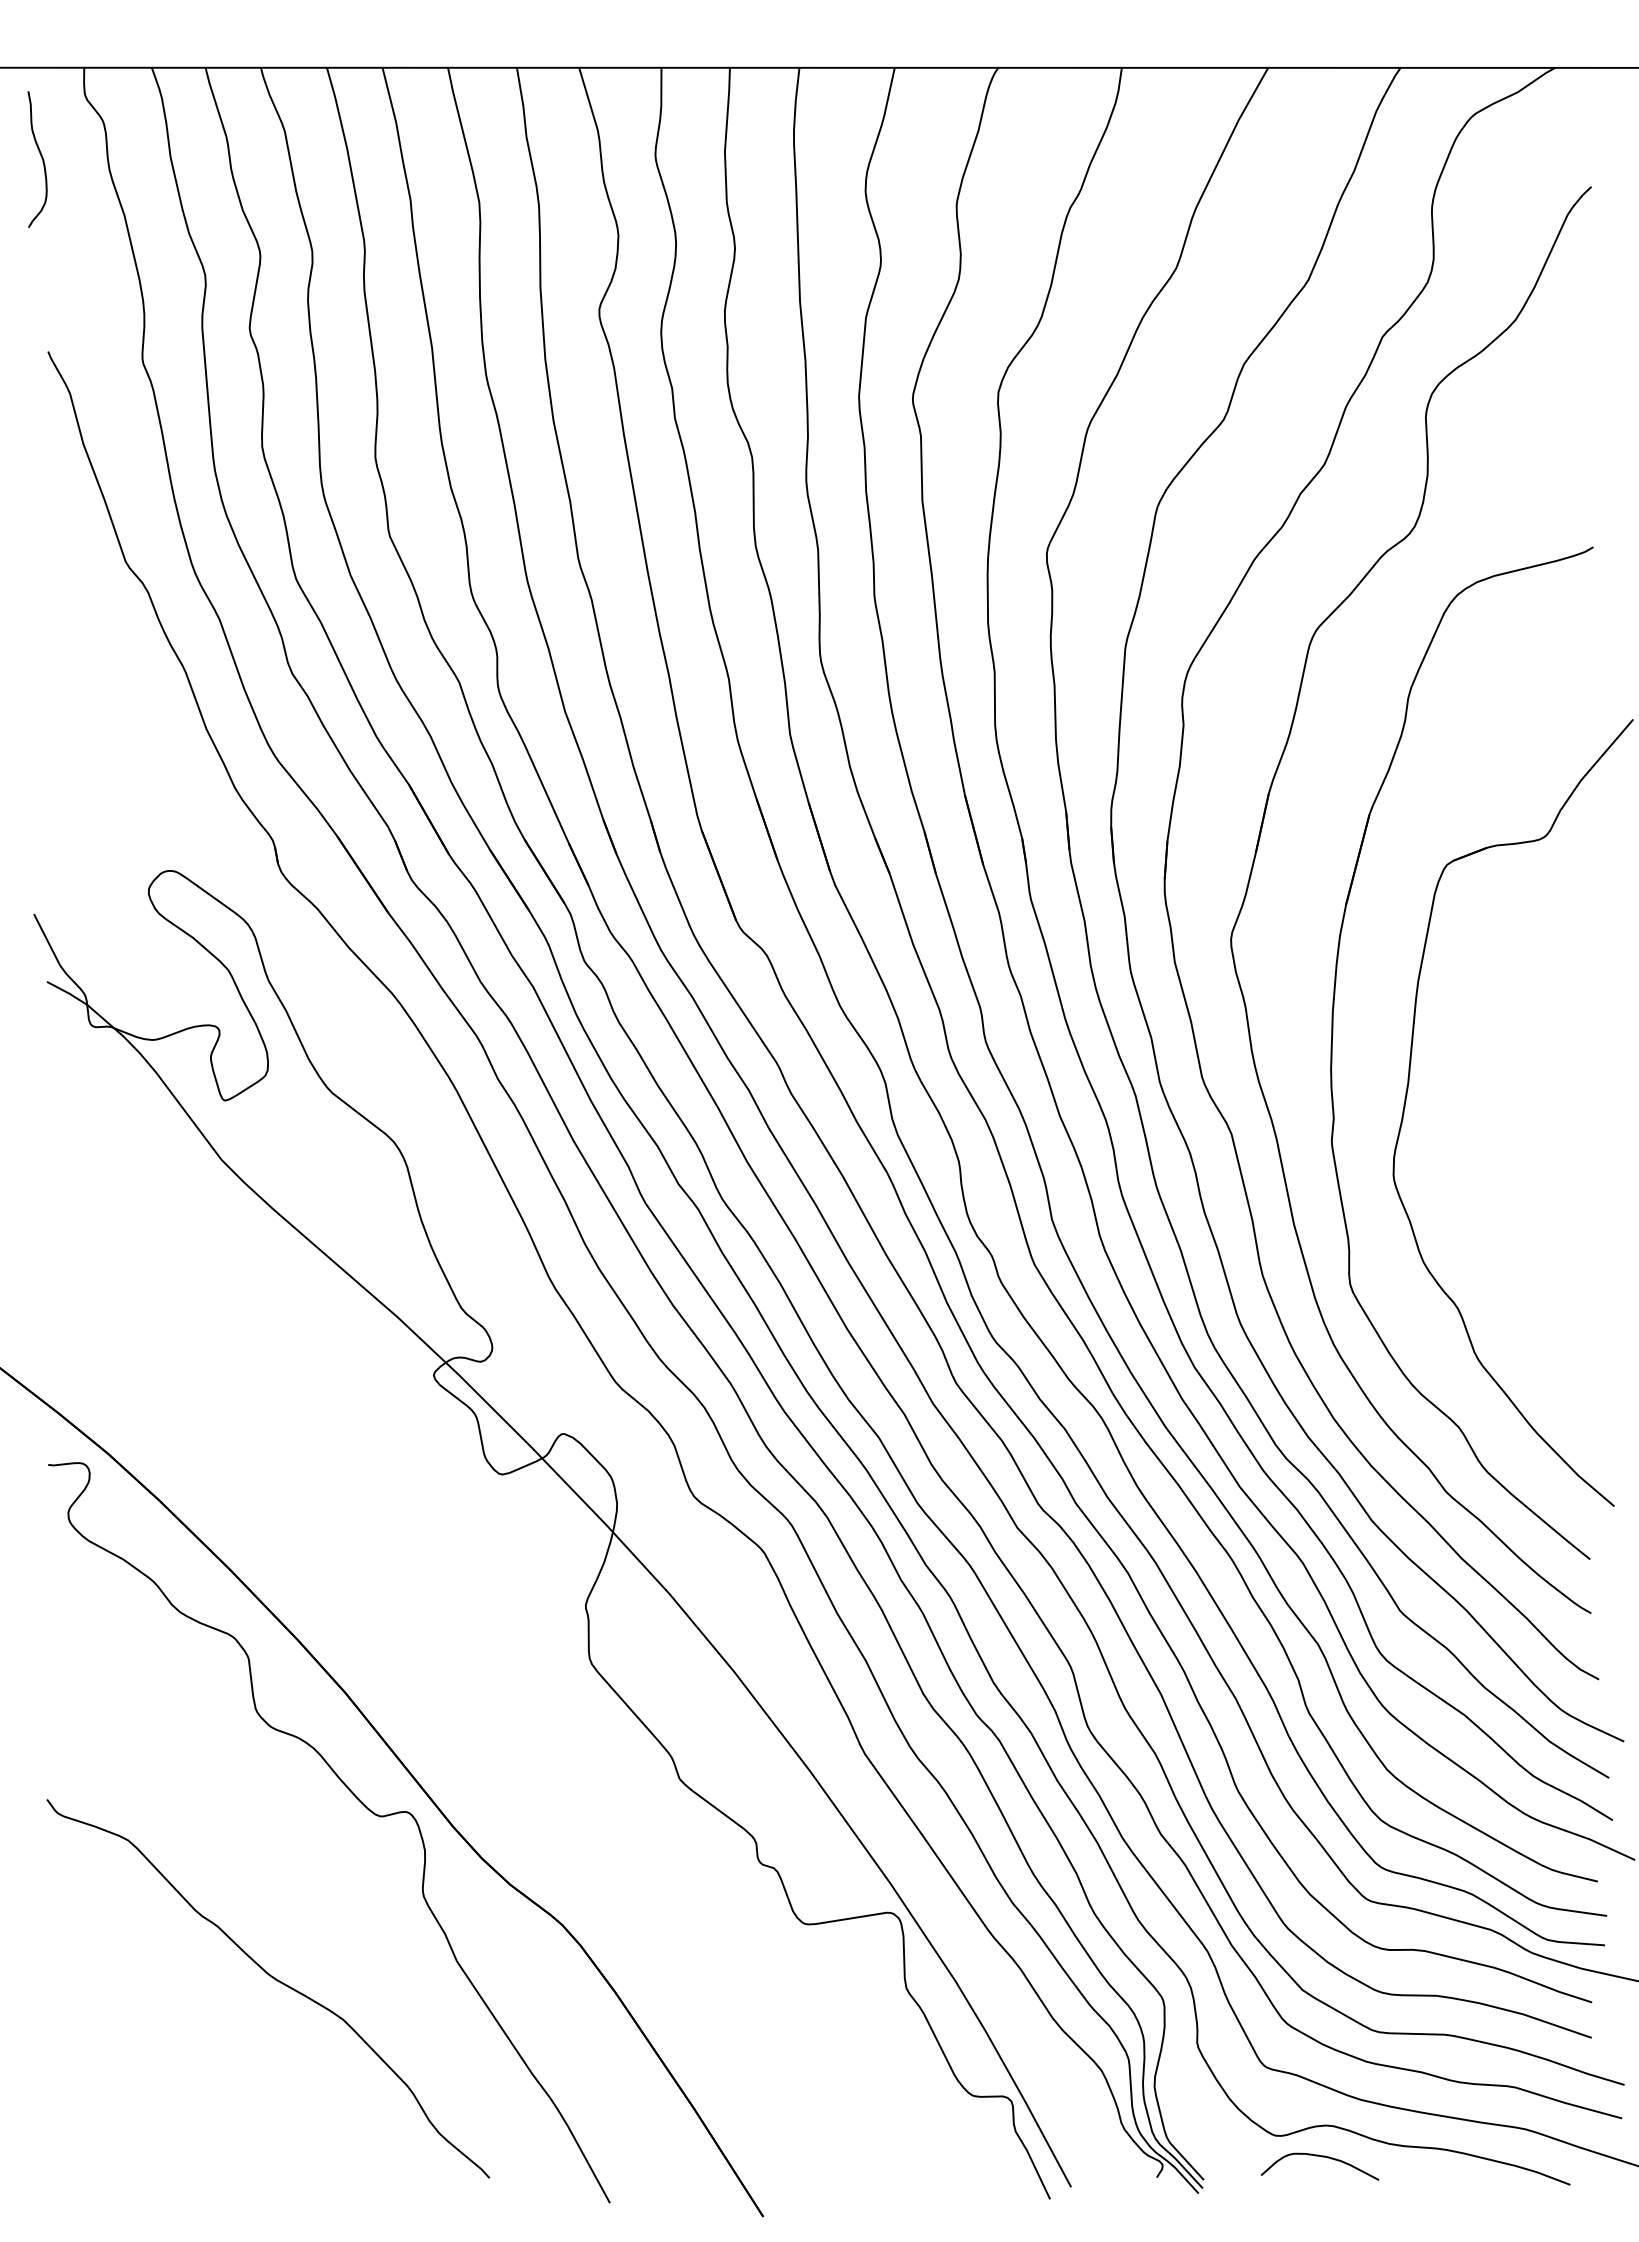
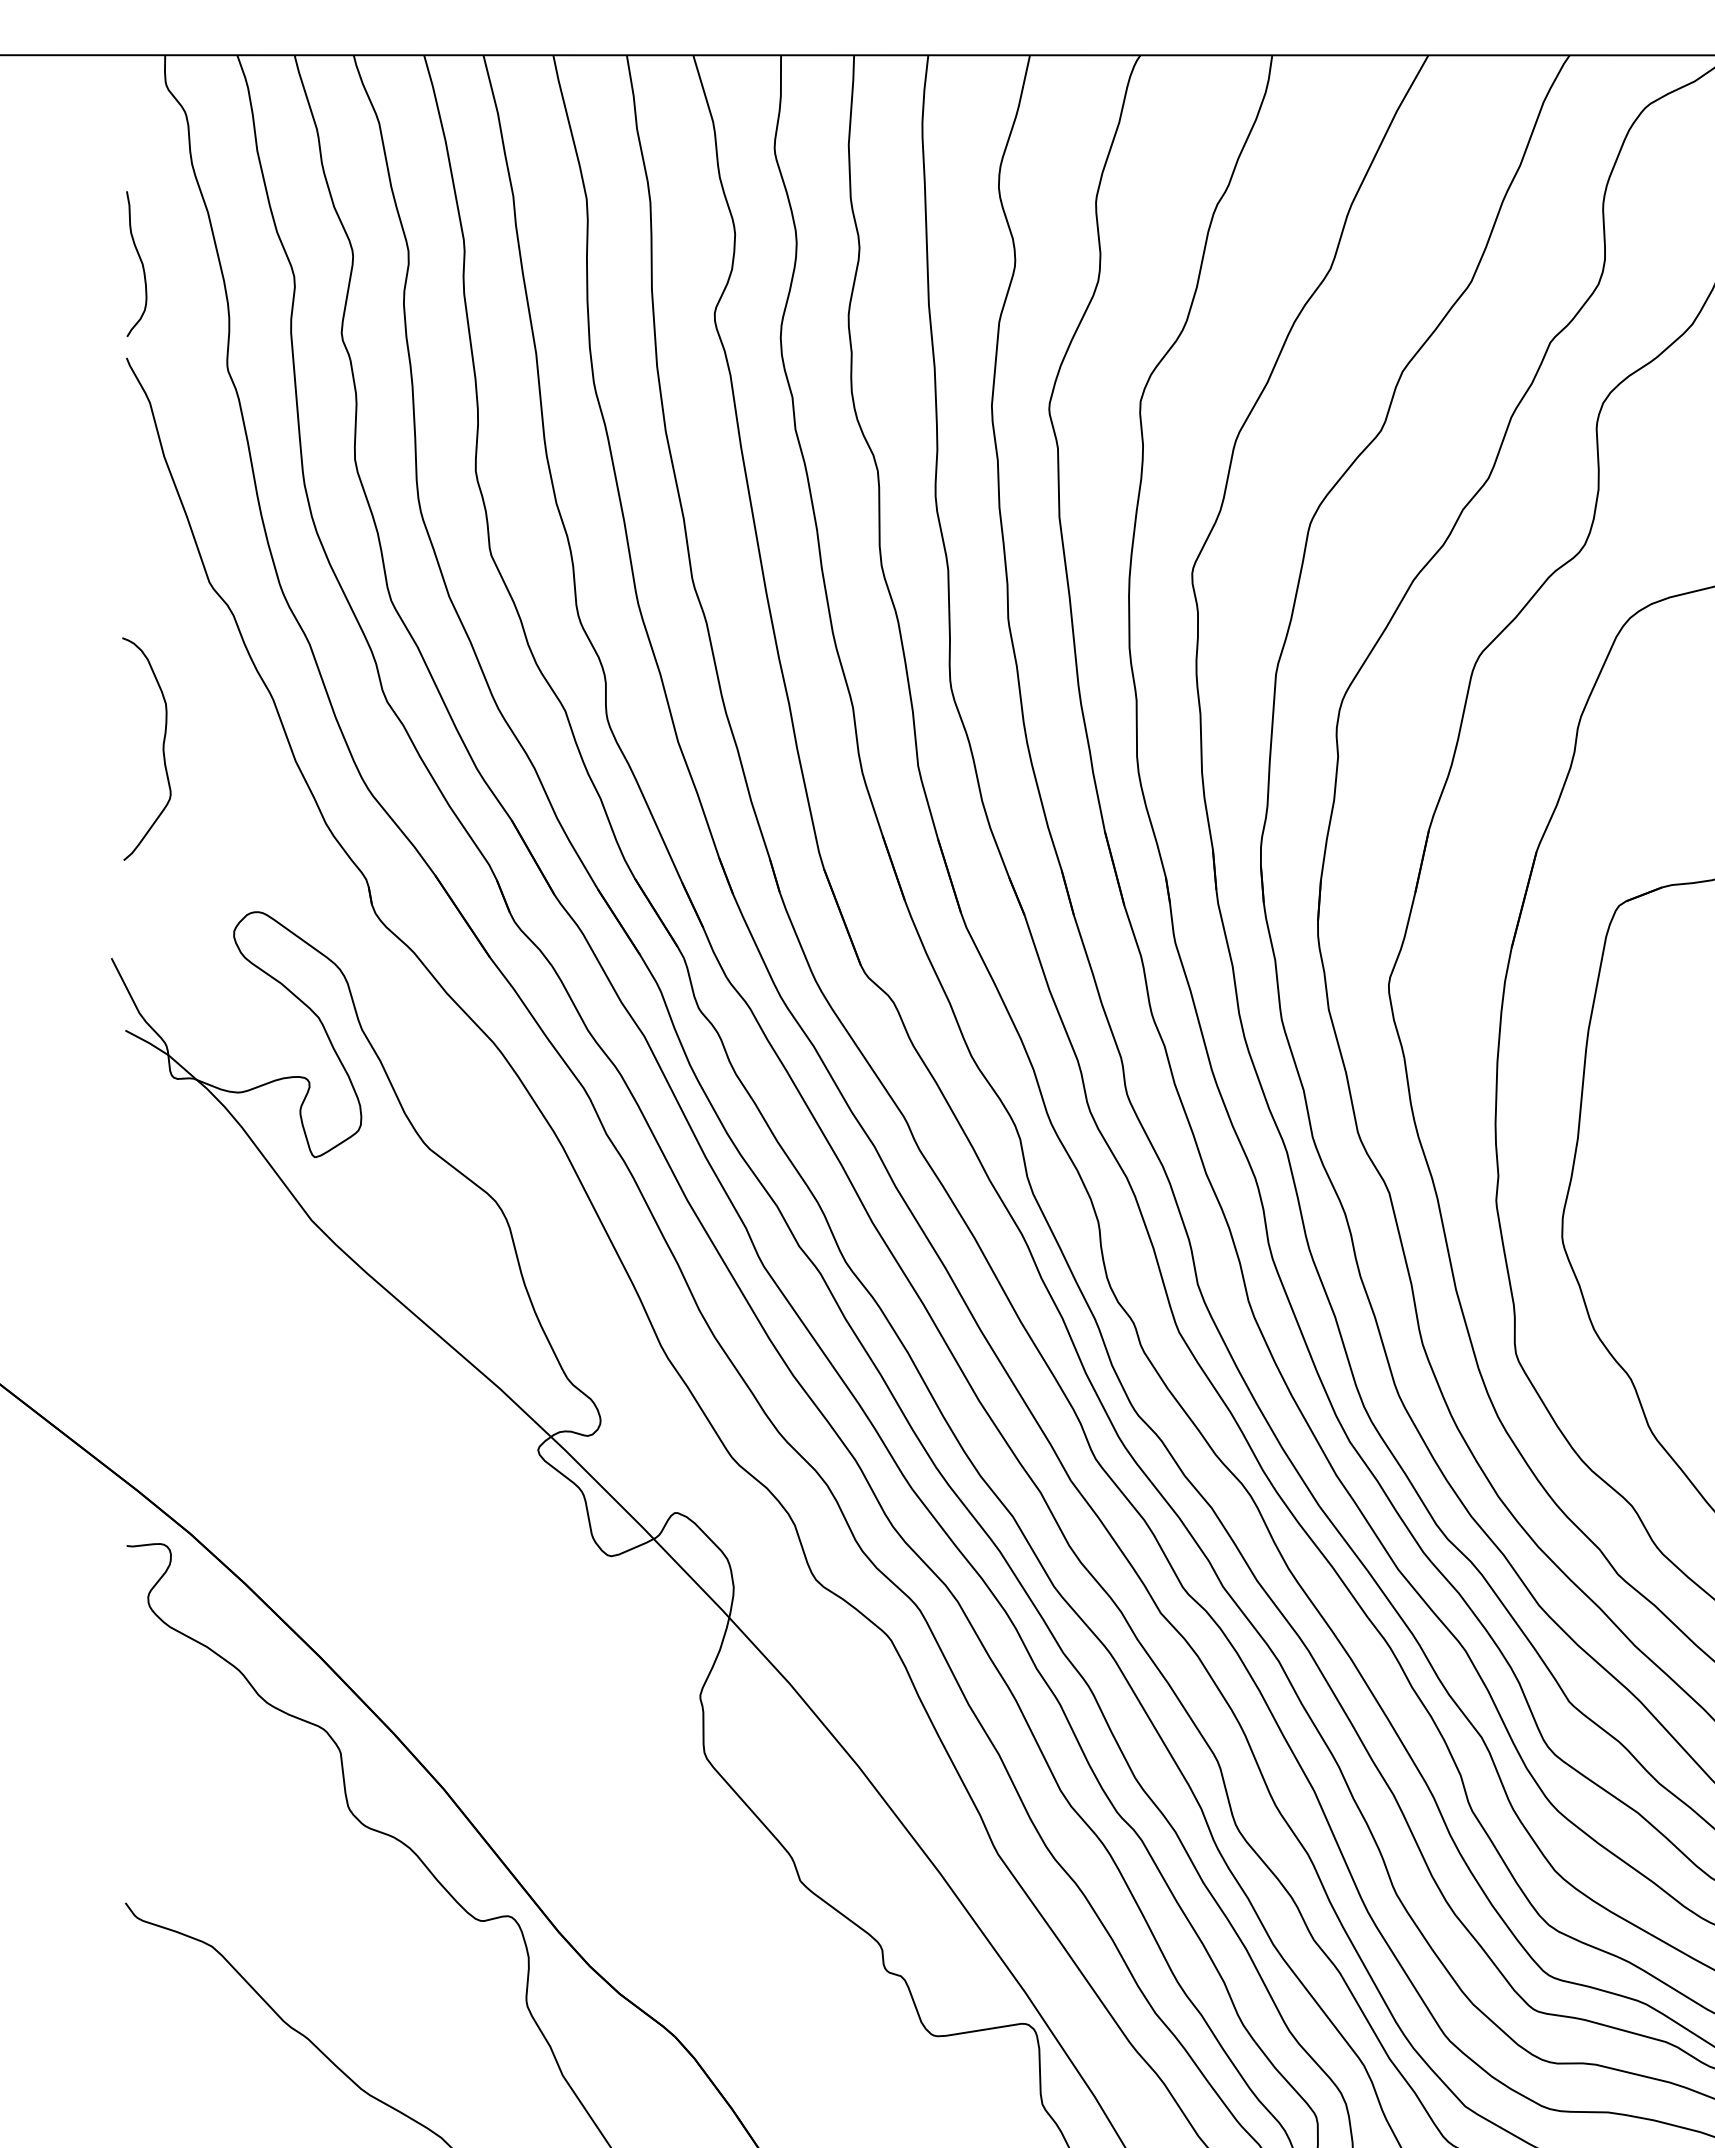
curve: (41, 158) -> (140, 262), moved
curve: (81, 717) -> (162, 748), added

